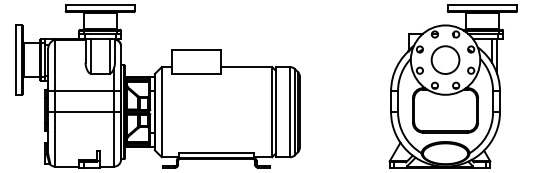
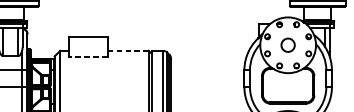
circle: (445, 59) -> (288, 44), size x0.6
line: (246, 67) -> (128, 51), solid -> dashed
line: (196, 74) -> (88, 56), solid -> dashed

